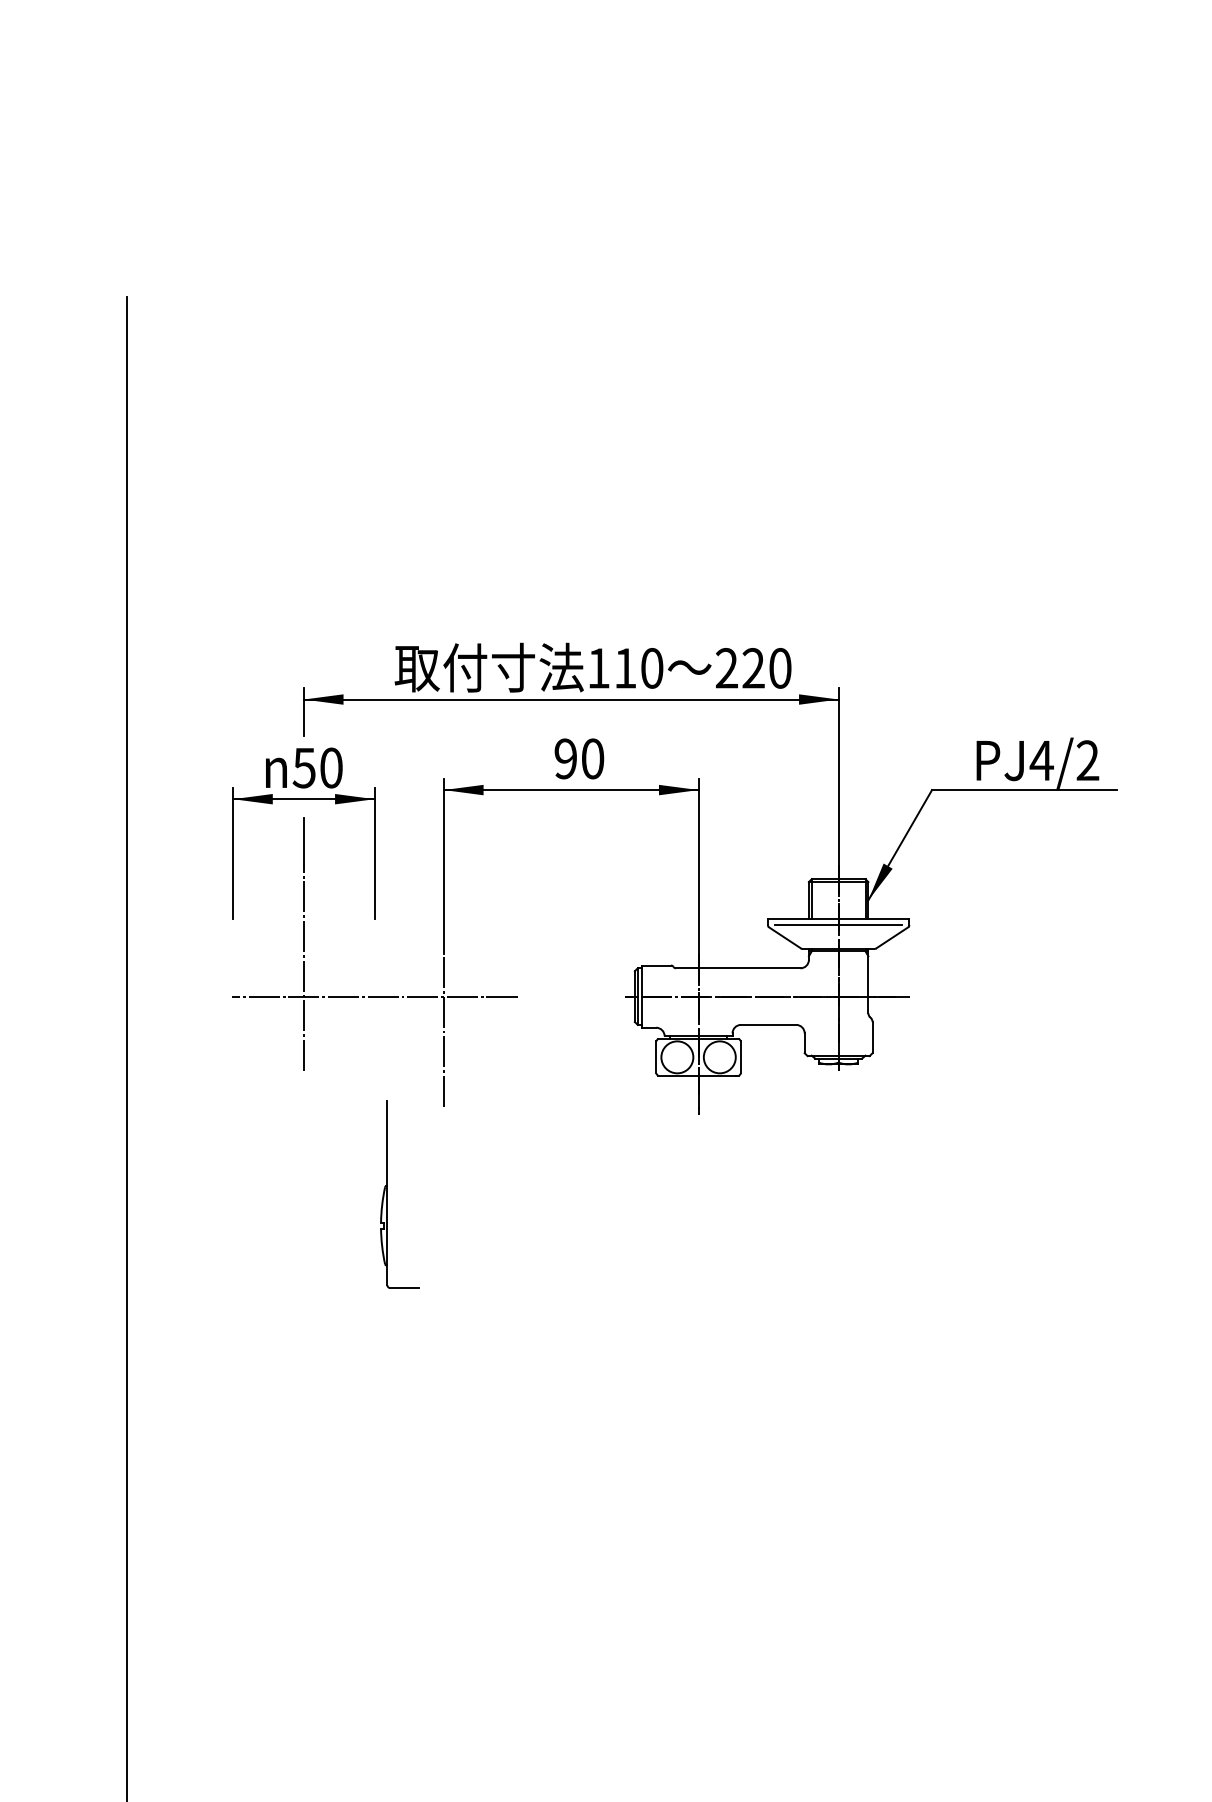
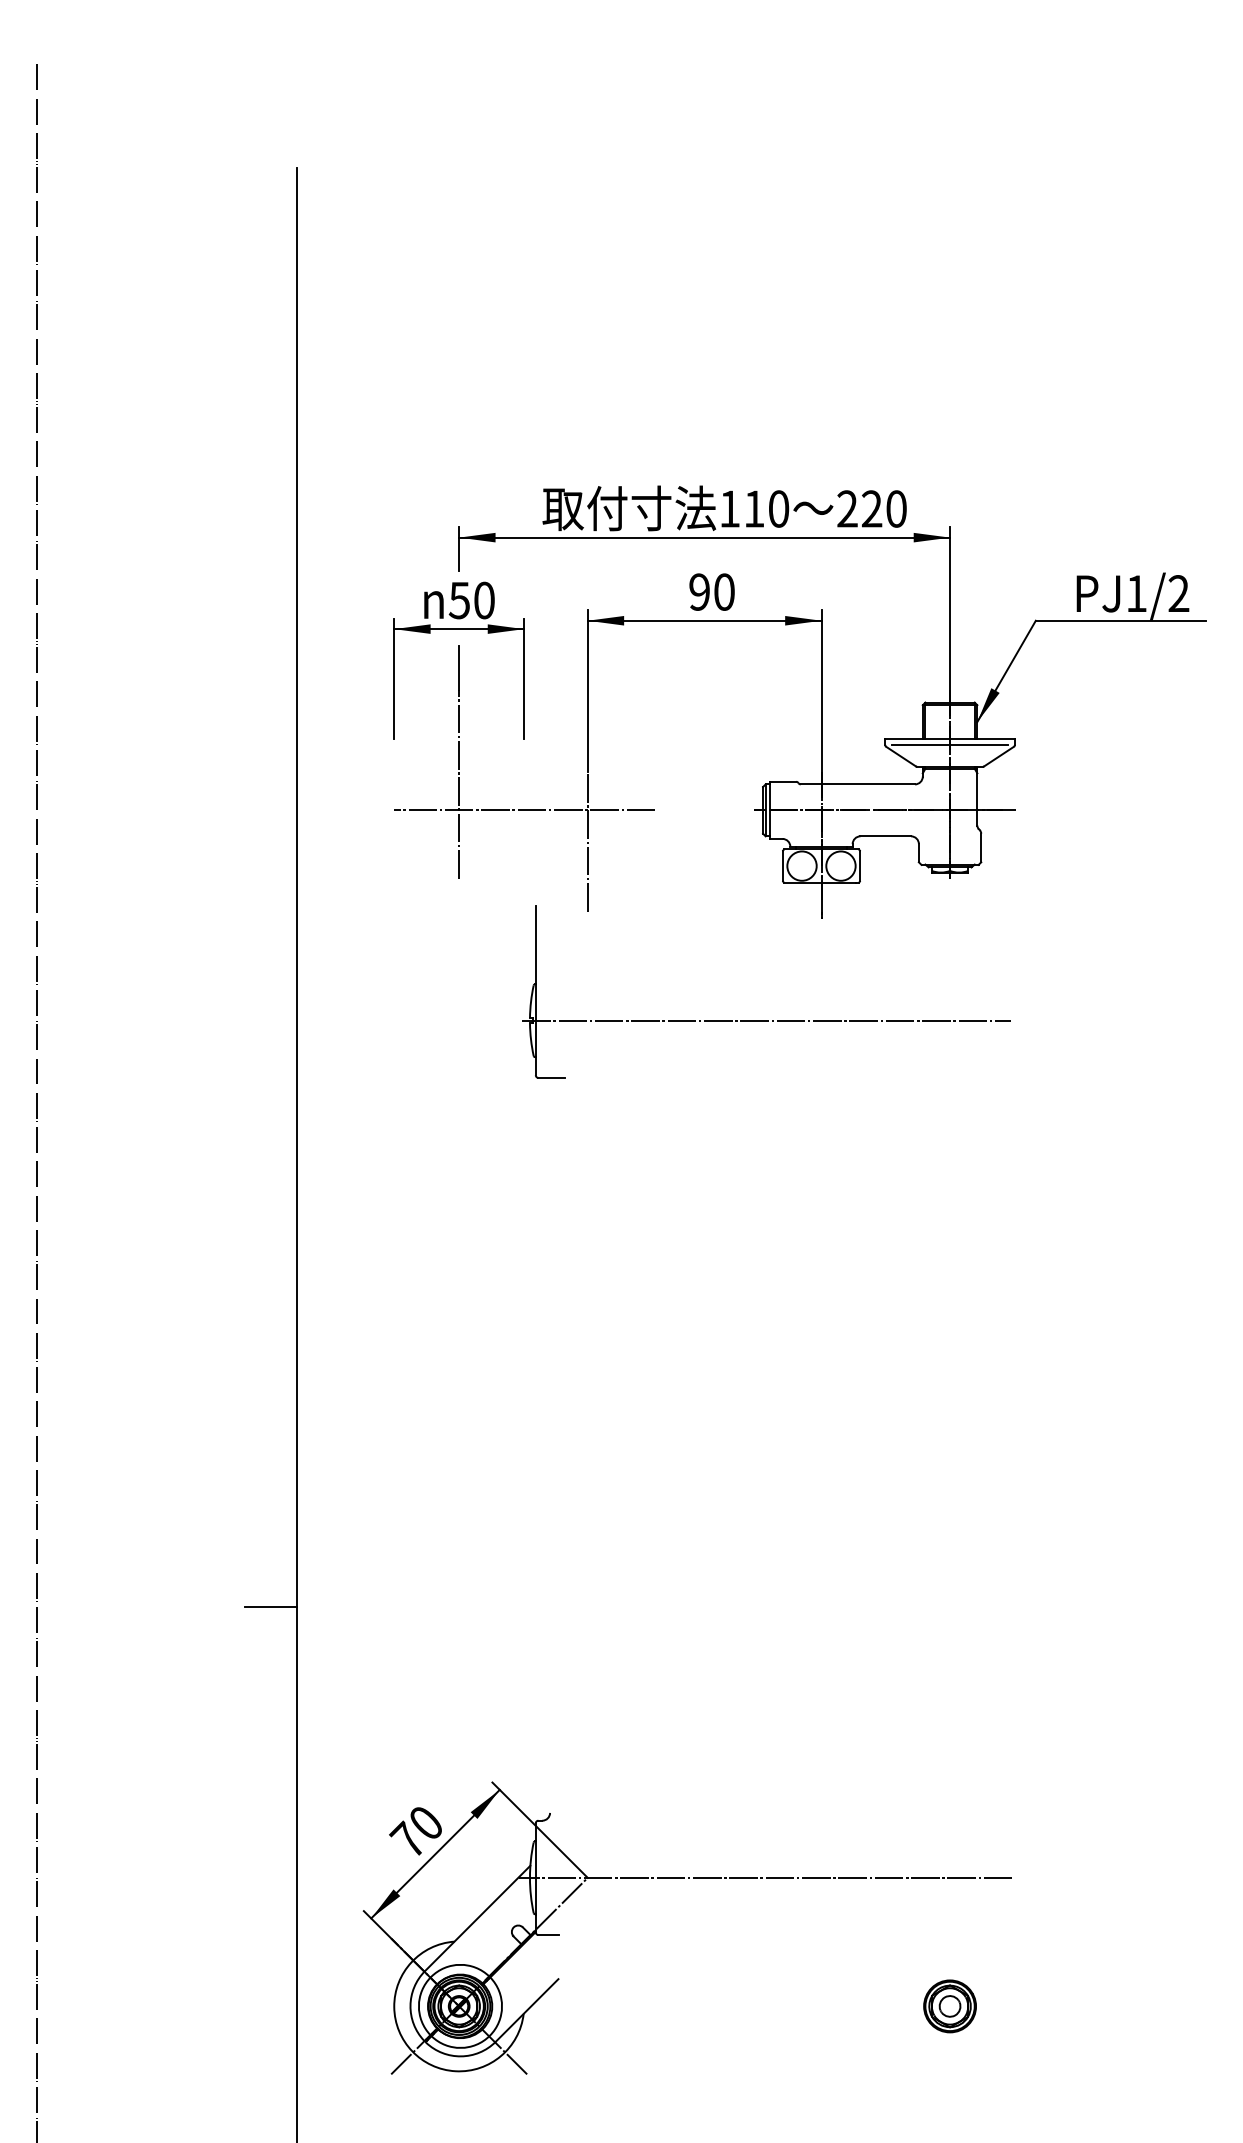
text: (1041, 760) -> (1136, 593), PJ4/2 -> PJ1/2
line: (638, 1225) -> (766, 1020), added

